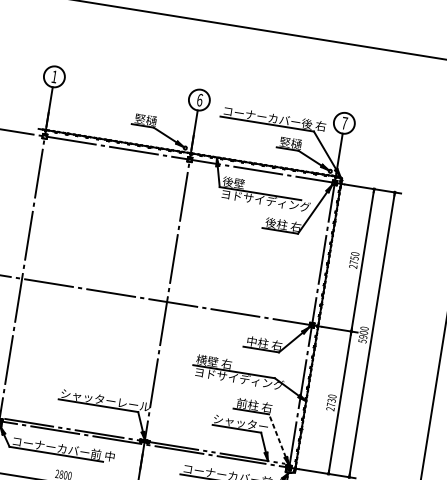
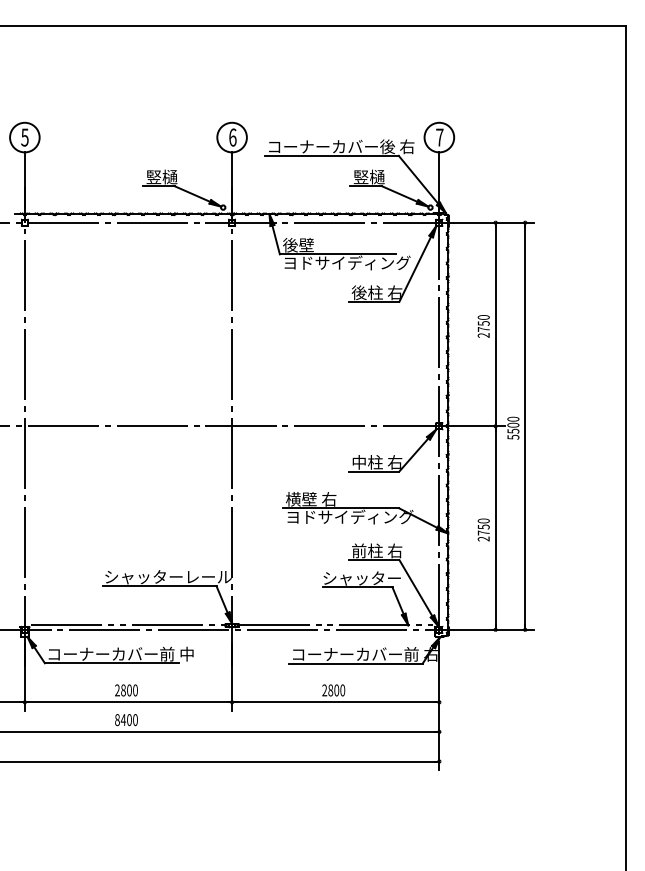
text: (54, 76) -> (24, 137), 1 -> 5
text: (363, 336) -> (513, 430), 5900 -> 5500
text: (330, 400) -> (482, 526), 2730 -> 2750
line: (277, 436) -> (415, 588), dashed -> solid

